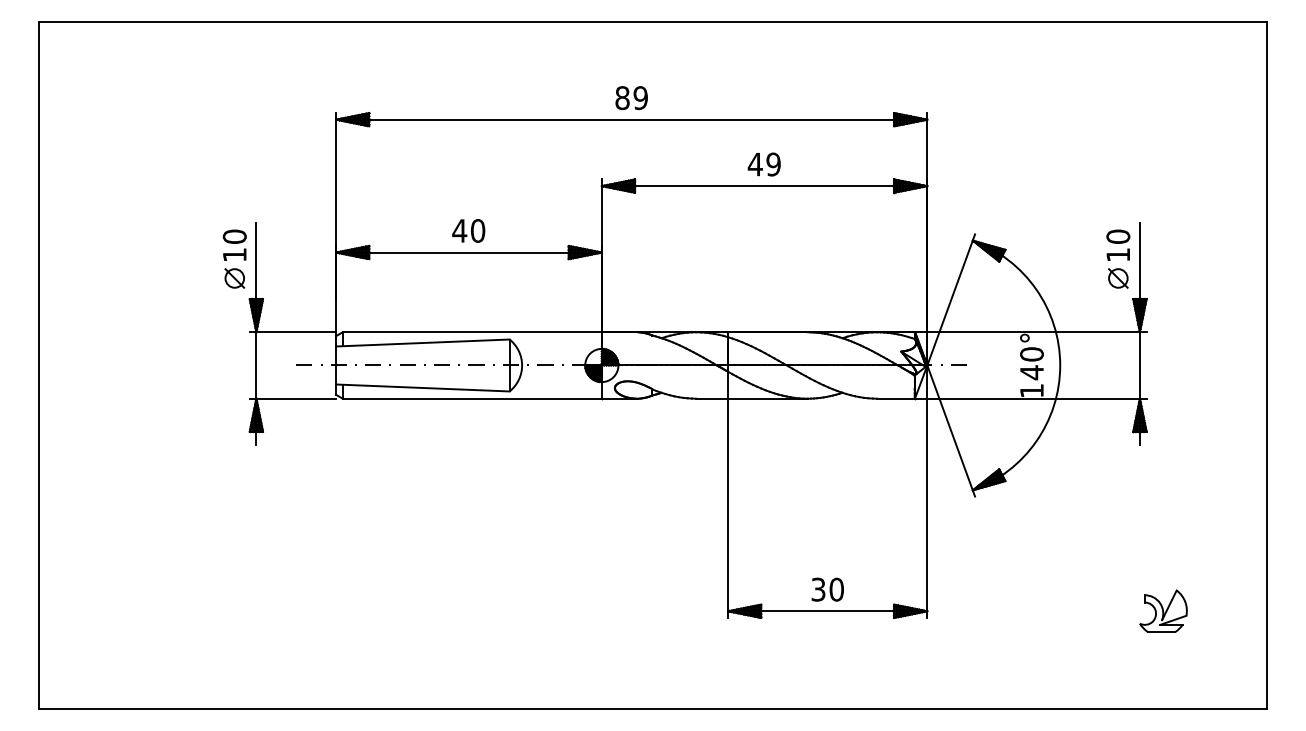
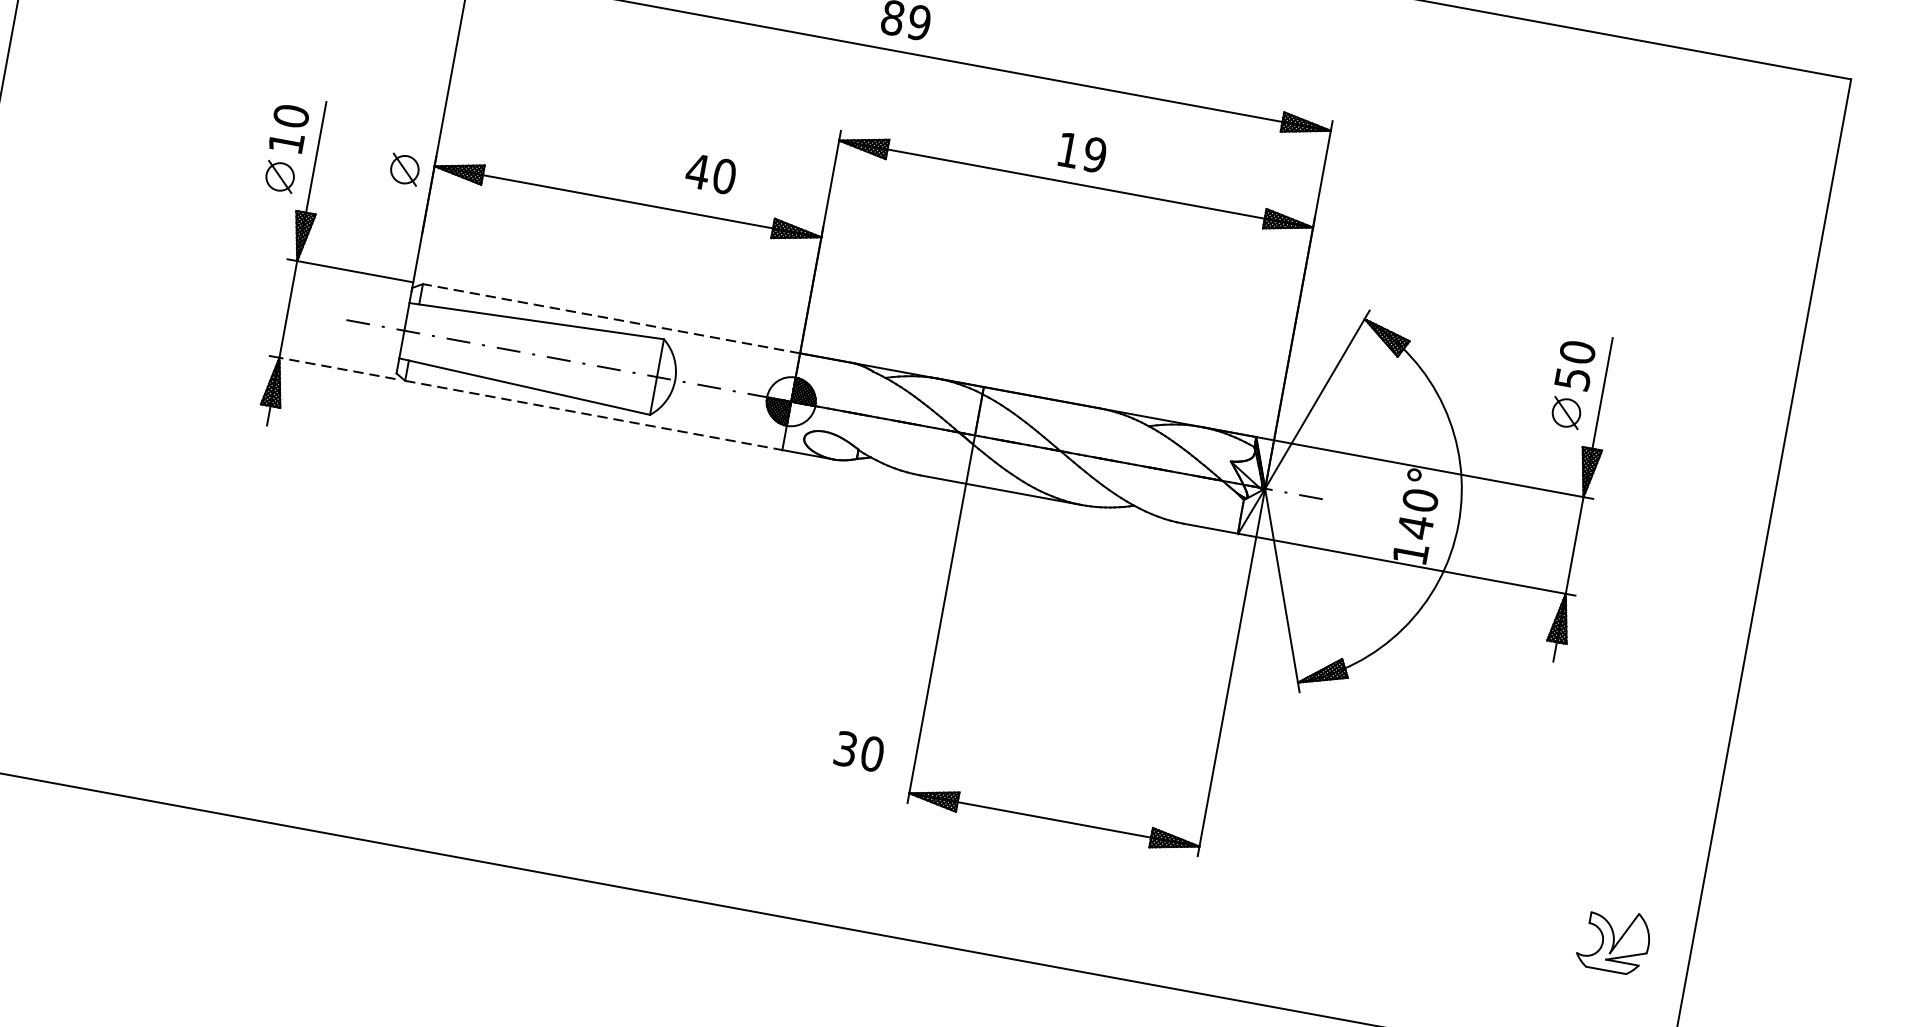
text: (754, 164) -> (1067, 149), 49 -> 19
text: (468, 230) -> (710, 173), moved
text: (1118, 254) -> (1573, 378), 10 -> 50
part: (316, 258) -> (404, 169), added
line: (472, 332) -> (611, 319), solid -> dashed
line: (296, 398) -> (337, 368), solid -> dashed
line: (472, 398) -> (594, 415), solid -> dashed
text: (827, 589) -> (859, 751), moved
part: (1163, 610) -> (1614, 939), moved

